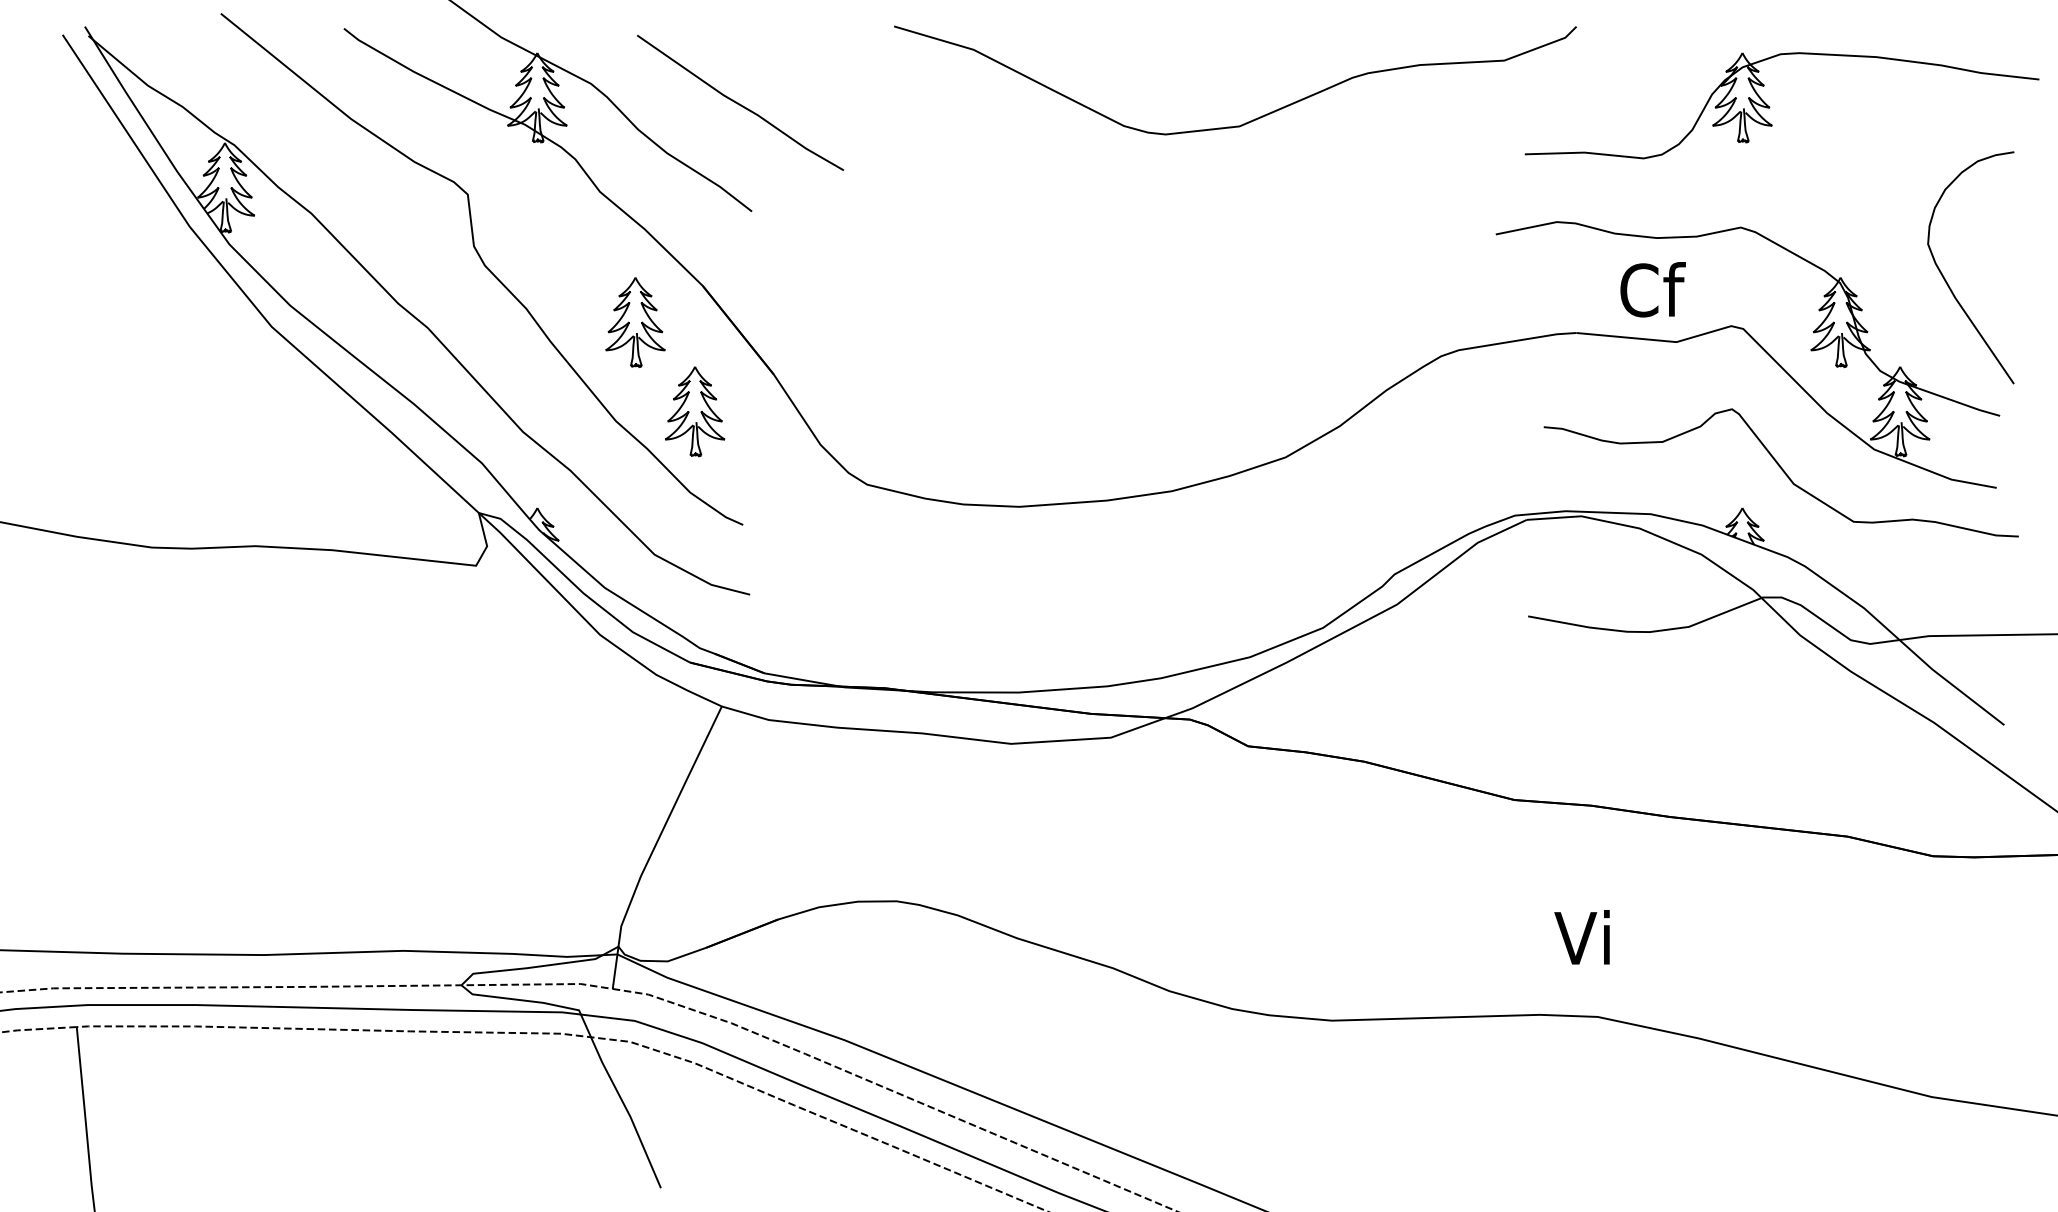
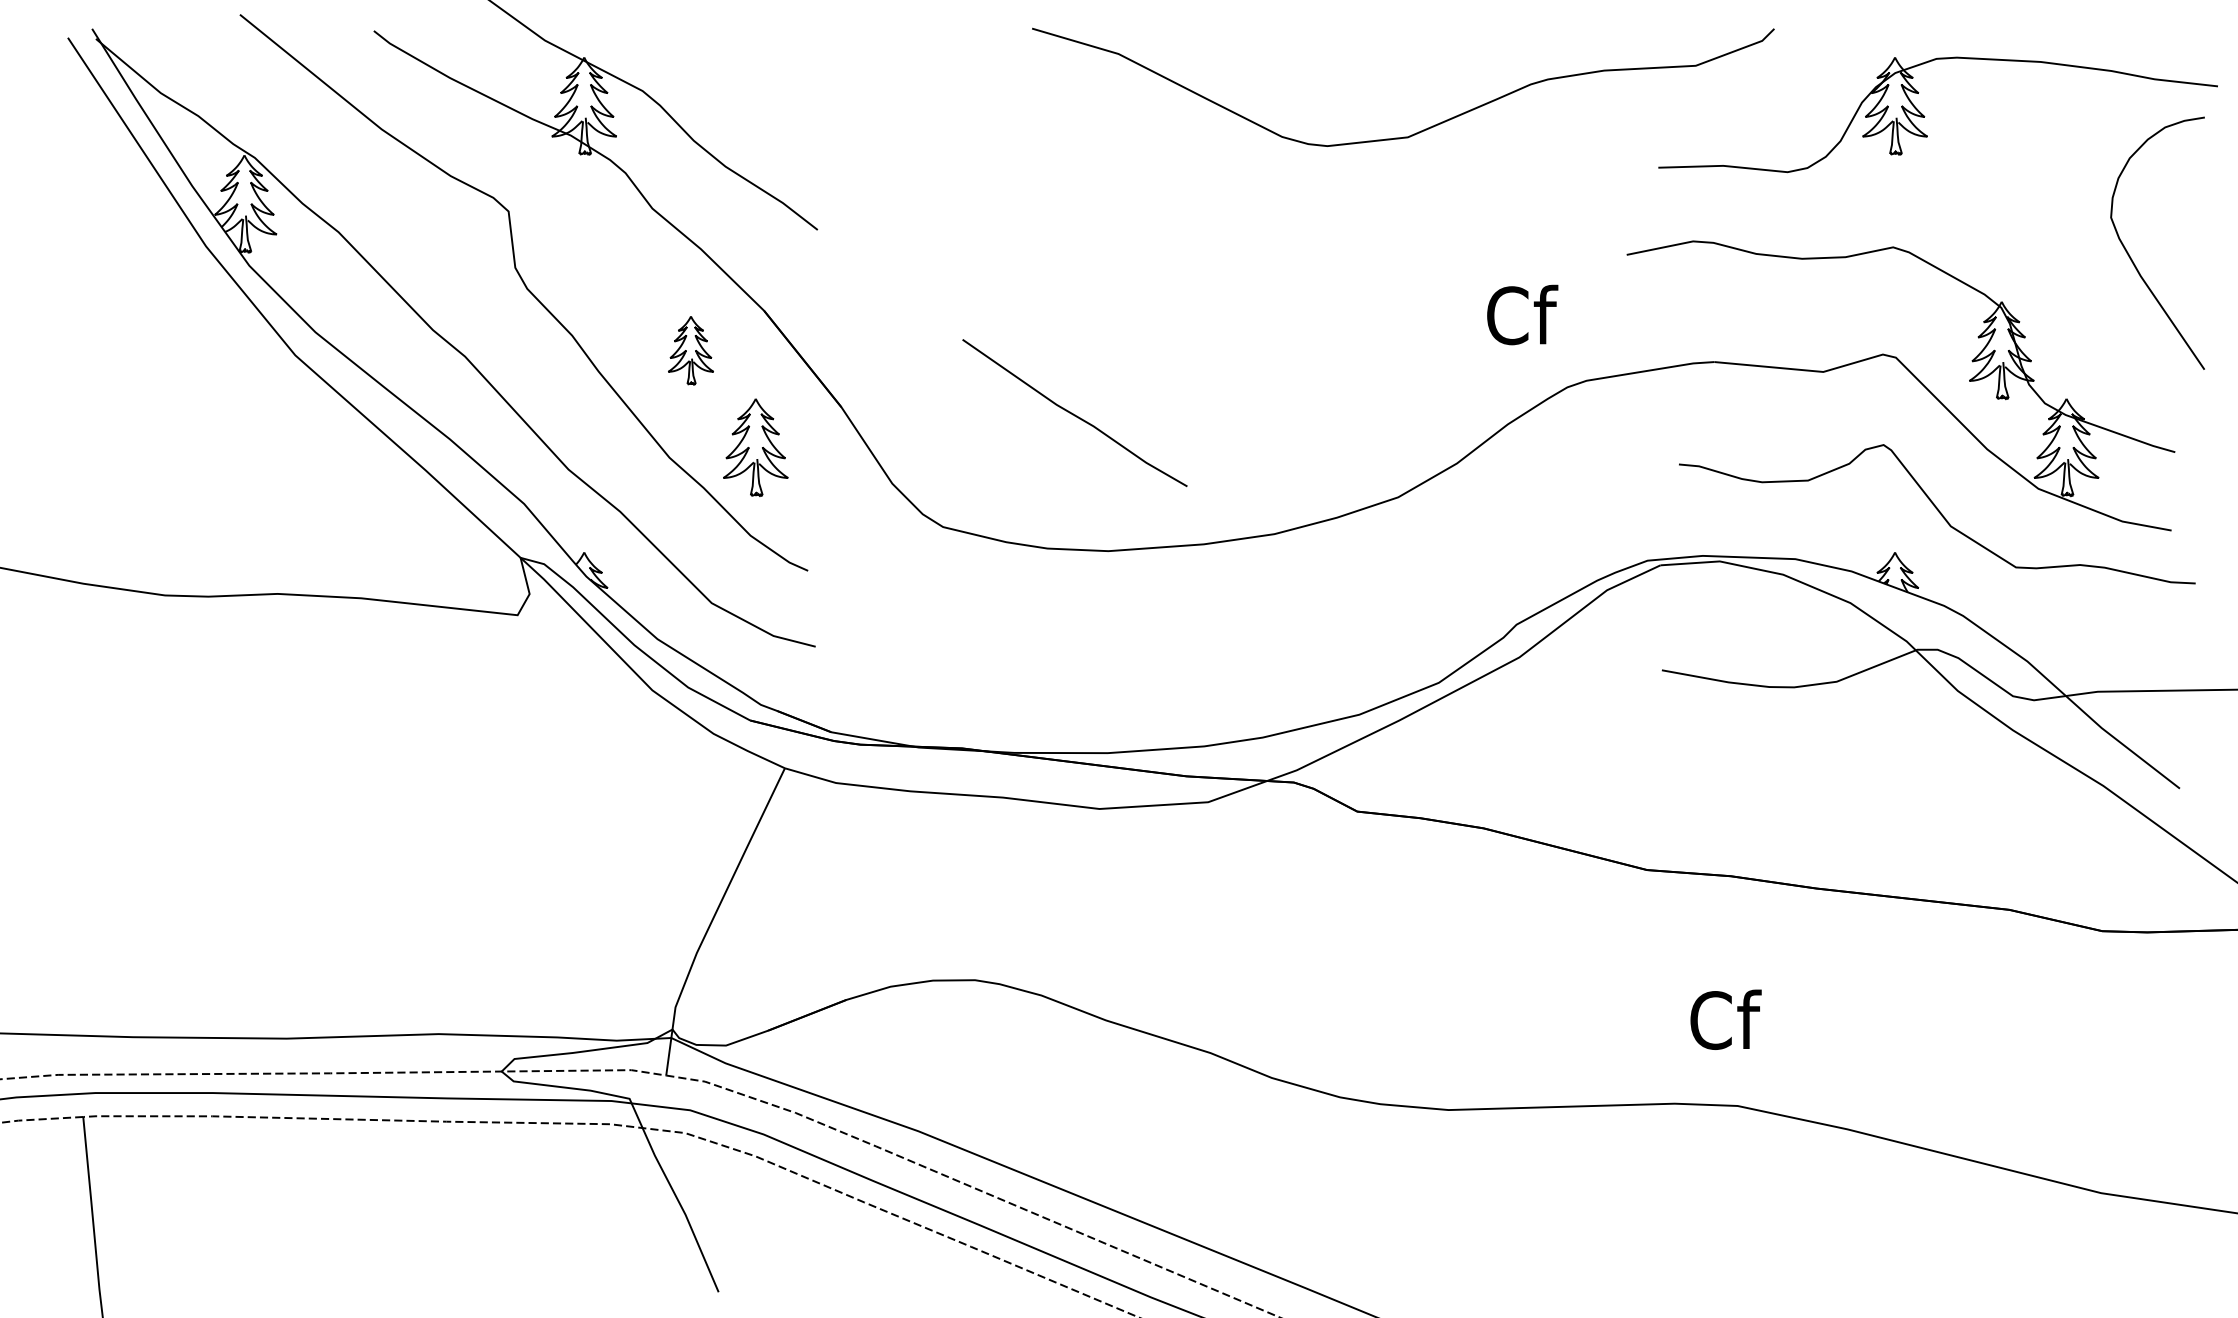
line: (739, 103) -> (1073, 413), moved
curve: (1252, 119) -> (1421, 129), moved
curve: (1948, 283) -> (2133, 260), moved
text: (1652, 289) -> (1521, 314), moved
part: (635, 322) -> (690, 350), size x0.7
text: (1586, 937) -> (1725, 1019), Vi -> Cf

